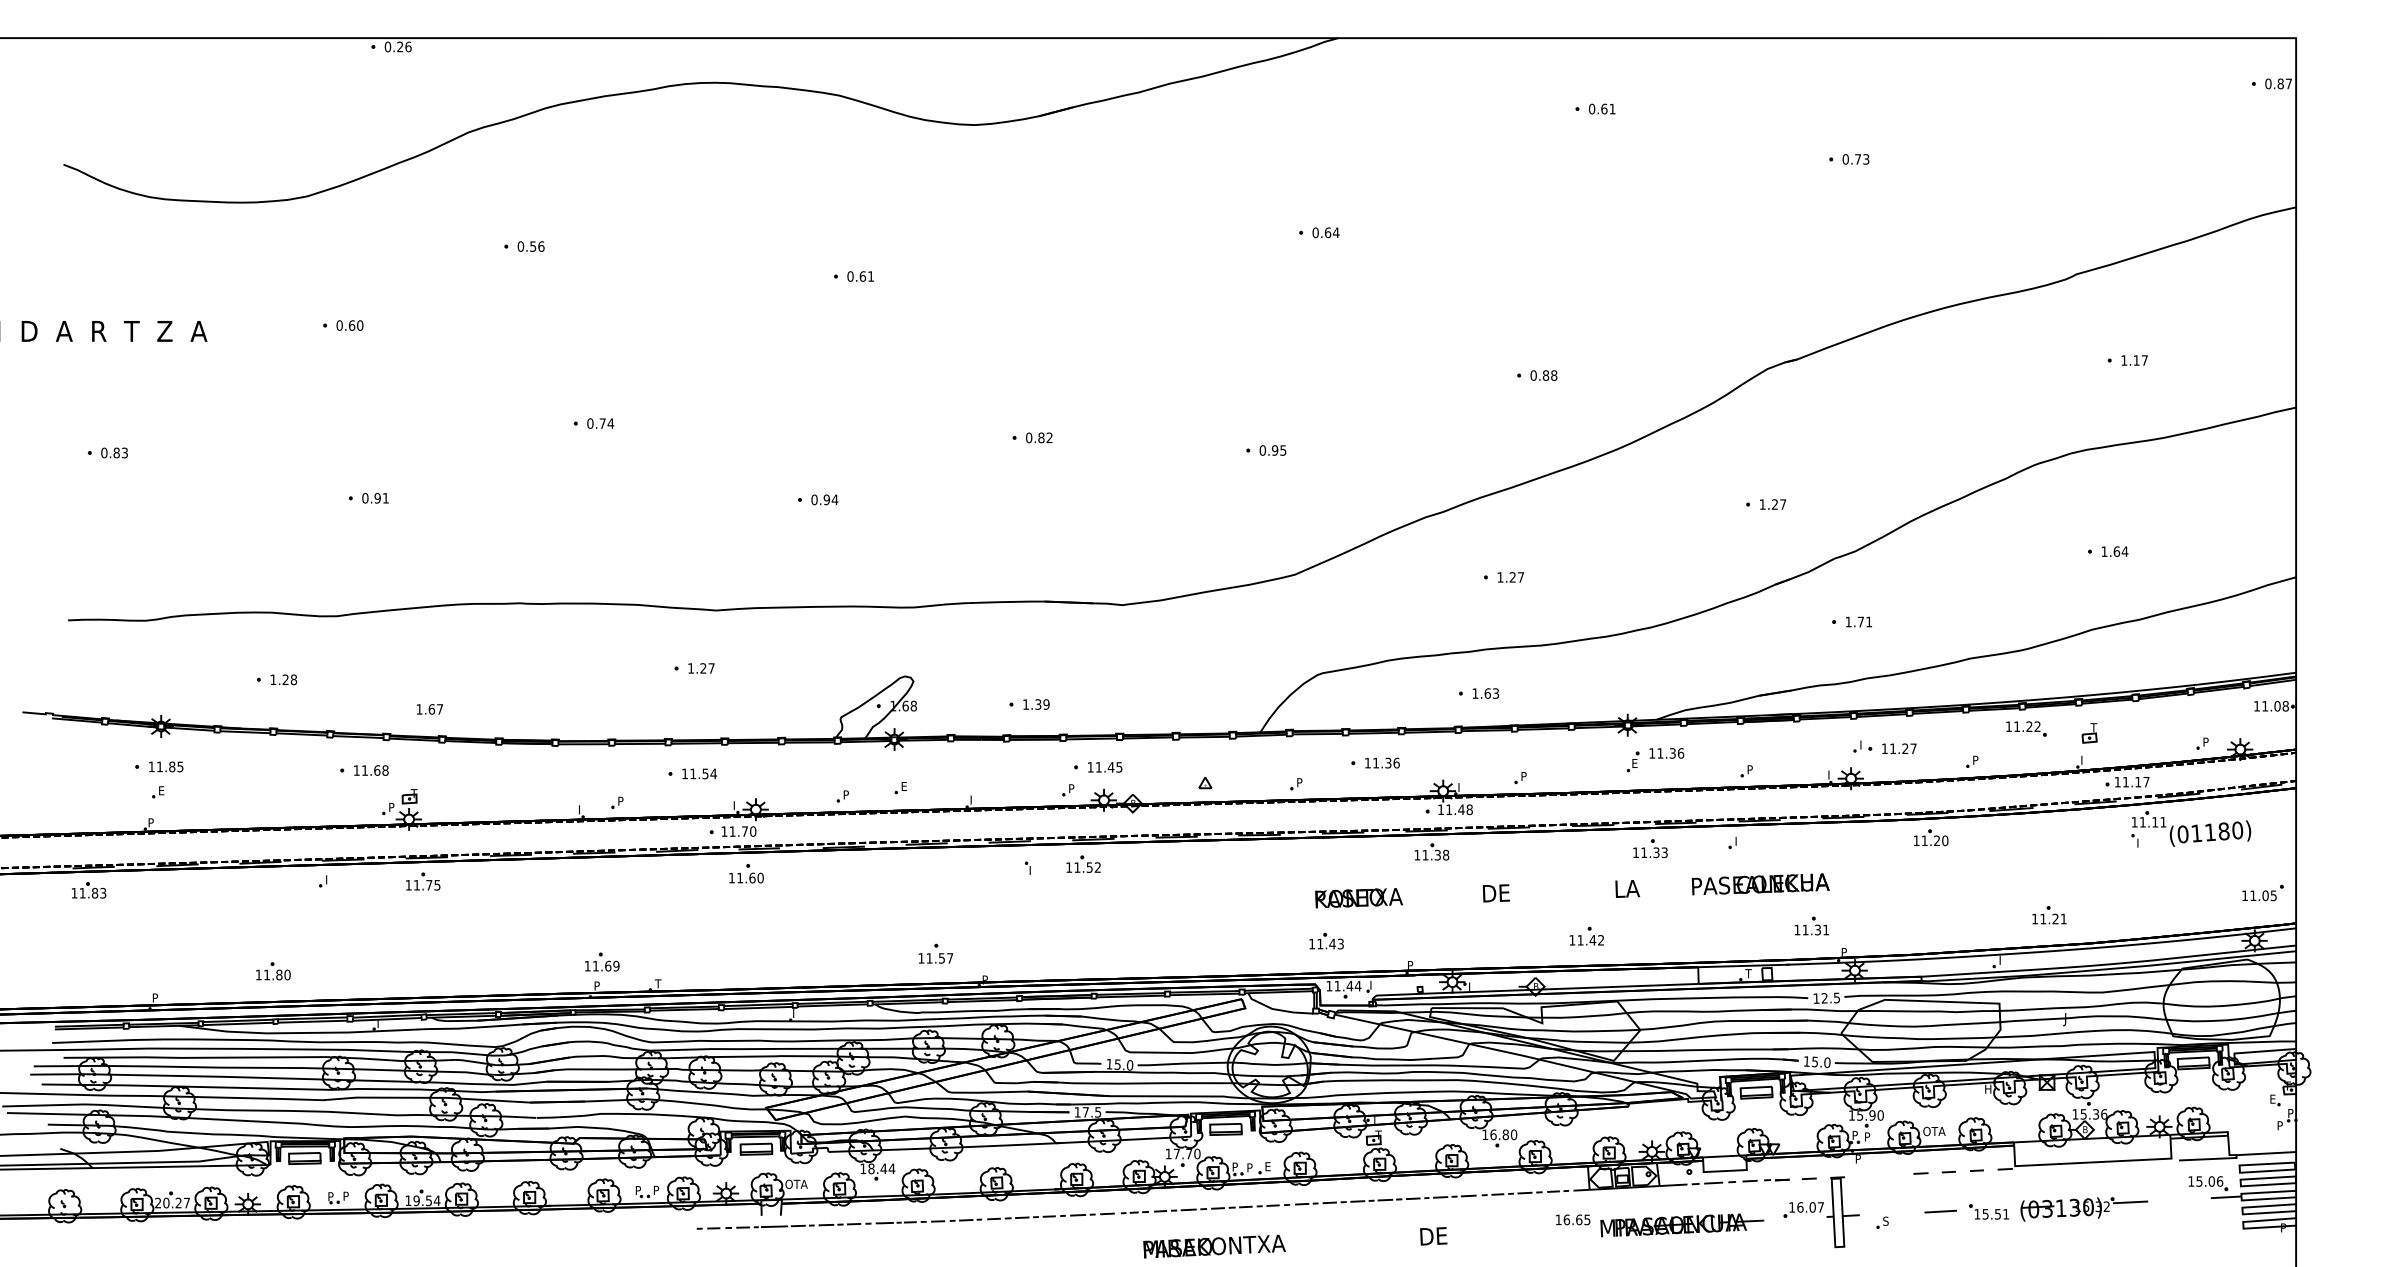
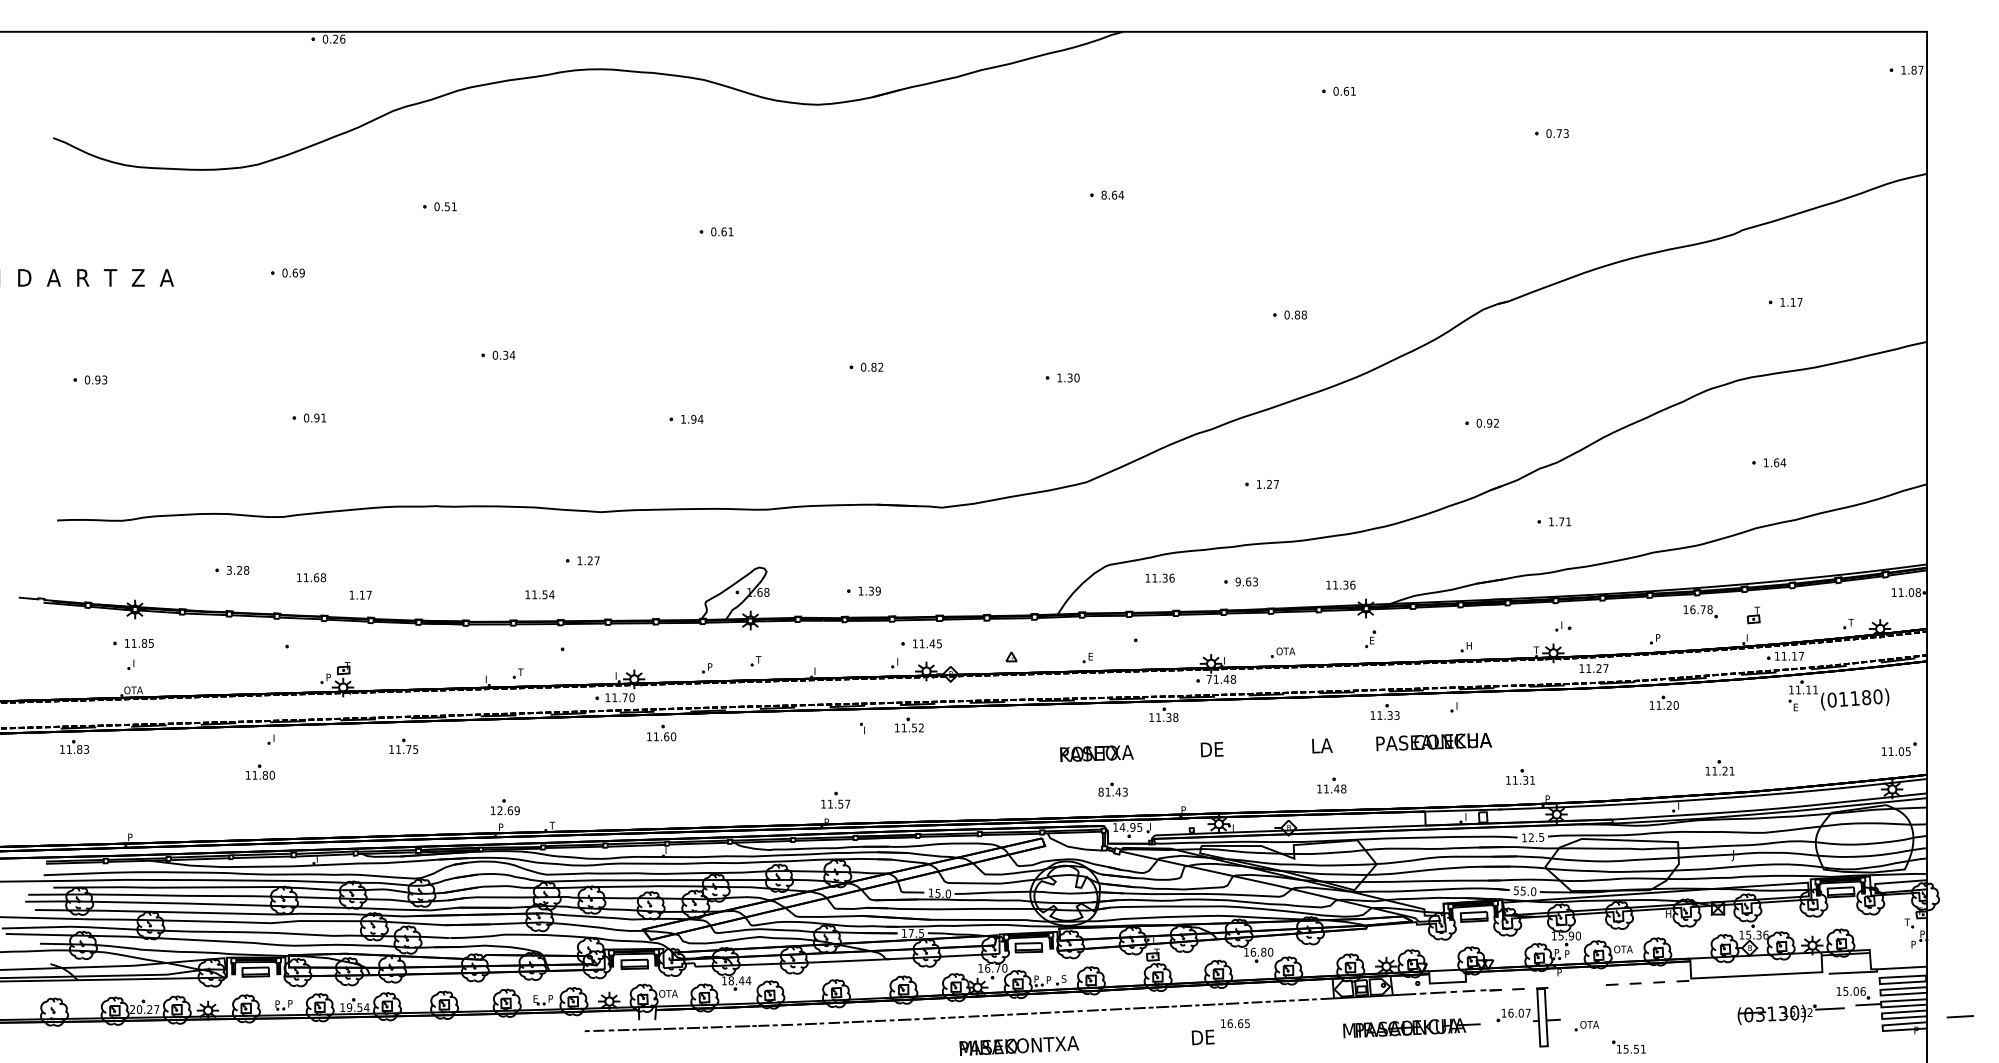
text: (2268, 83) -> (1903, 69), 0.87 -> 1.87
text: (1315, 232) -> (1103, 194), 0.64 -> 8.64
text: (541, 246) -> (454, 206), 0.56 -> 0.51
text: (360, 325) -> (302, 272), 0.60 -> 0.69
text: (602, 423) -> (505, 355), 0.74 -> 0.34
text: (1272, 450) -> (1067, 377), 0.95 -> 1.30
text: (116, 453) -> (97, 380), 0.83 -> 0.93
text: (814, 499) -> (683, 419), 0.94 -> 1.94
text: (1772, 504) -> (1487, 423), 1.27 -> 0.92
text: (273, 679) -> (229, 570), 1.28 -> 3.28
text: (1475, 693) -> (1238, 581), 1.63 -> 9.63
text: (431, 709) -> (362, 595), 1.67 -> 1.17
text: (2027, 726) -> (1701, 609), 11.22 -> 16.78
text: (2205, 741) -> (1850, 622), P -> T
text: (1899, 748) -> (1594, 668), moved
text: (1666, 753) -> (1340, 585), moved
text: (1382, 762) -> (1160, 577), moved
text: (1750, 769) -> (1469, 645), P -> H
text: (371, 770) -> (311, 577), moved
text: (699, 773) -> (539, 594), moved
text: (1830, 774) -> (1536, 649), I -> T
text: (1532, 776) -> (1286, 651), P -> OTA
text: (1300, 782) -> (1091, 656), P -> E
text: (903, 786) -> (758, 659), E -> T
text: (1072, 786) -> (900, 659), P -> I
text: (162, 790) -> (136, 663), E -> I
text: (620, 800) -> (520, 671), P -> T
text: (1440, 809) -> (1208, 679), 11.48 -> 71.48
text: (159, 822) -> (133, 690), P -> OTA
part: (1931, 837) -> (1664, 702), moved
text: (2140, 842) -> (1796, 706), I -> E
part: (1431, 851) -> (1163, 714), moved
part: (746, 873) -> (661, 732), moved
part: (423, 881) -> (404, 746), moved
text: (1572, 890) -> (1276, 747), moved
text: (1601, 940) -> (1344, 789), 11.42 -> 11.48
text: (1312, 943) -> (1101, 791), 11.43 -> 81.43
part: (935, 953) -> (835, 800), moved
text: (595, 965) -> (499, 810), 11.69 -> 12.69
part: (273, 971) -> (260, 772), moved
text: (1748, 973) -> (1467, 816), T -> I
text: (1347, 985) -> (1130, 826), 11.44 -> 14.95
text: (1806, 1061) -> (1516, 890), 15.0 -> 55.0
text: (2272, 1098) -> (1907, 921), E -> T
text: (1176, 1153) -> (987, 967), 17.70 -> 16.70
text: (1267, 1166) -> (1063, 978), E -> S
text: (638, 1190) -> (535, 998), P -> E
part: (2084, 1209) -> (1791, 1014), moved
line: (1940, 1211) -> (1960, 1016), moved
part: (1988, 1211) -> (1628, 1046), moved
text: (1573, 1219) -> (1235, 1023), moved
text: (1894, 1220) -> (1589, 1024), S -> OTA

